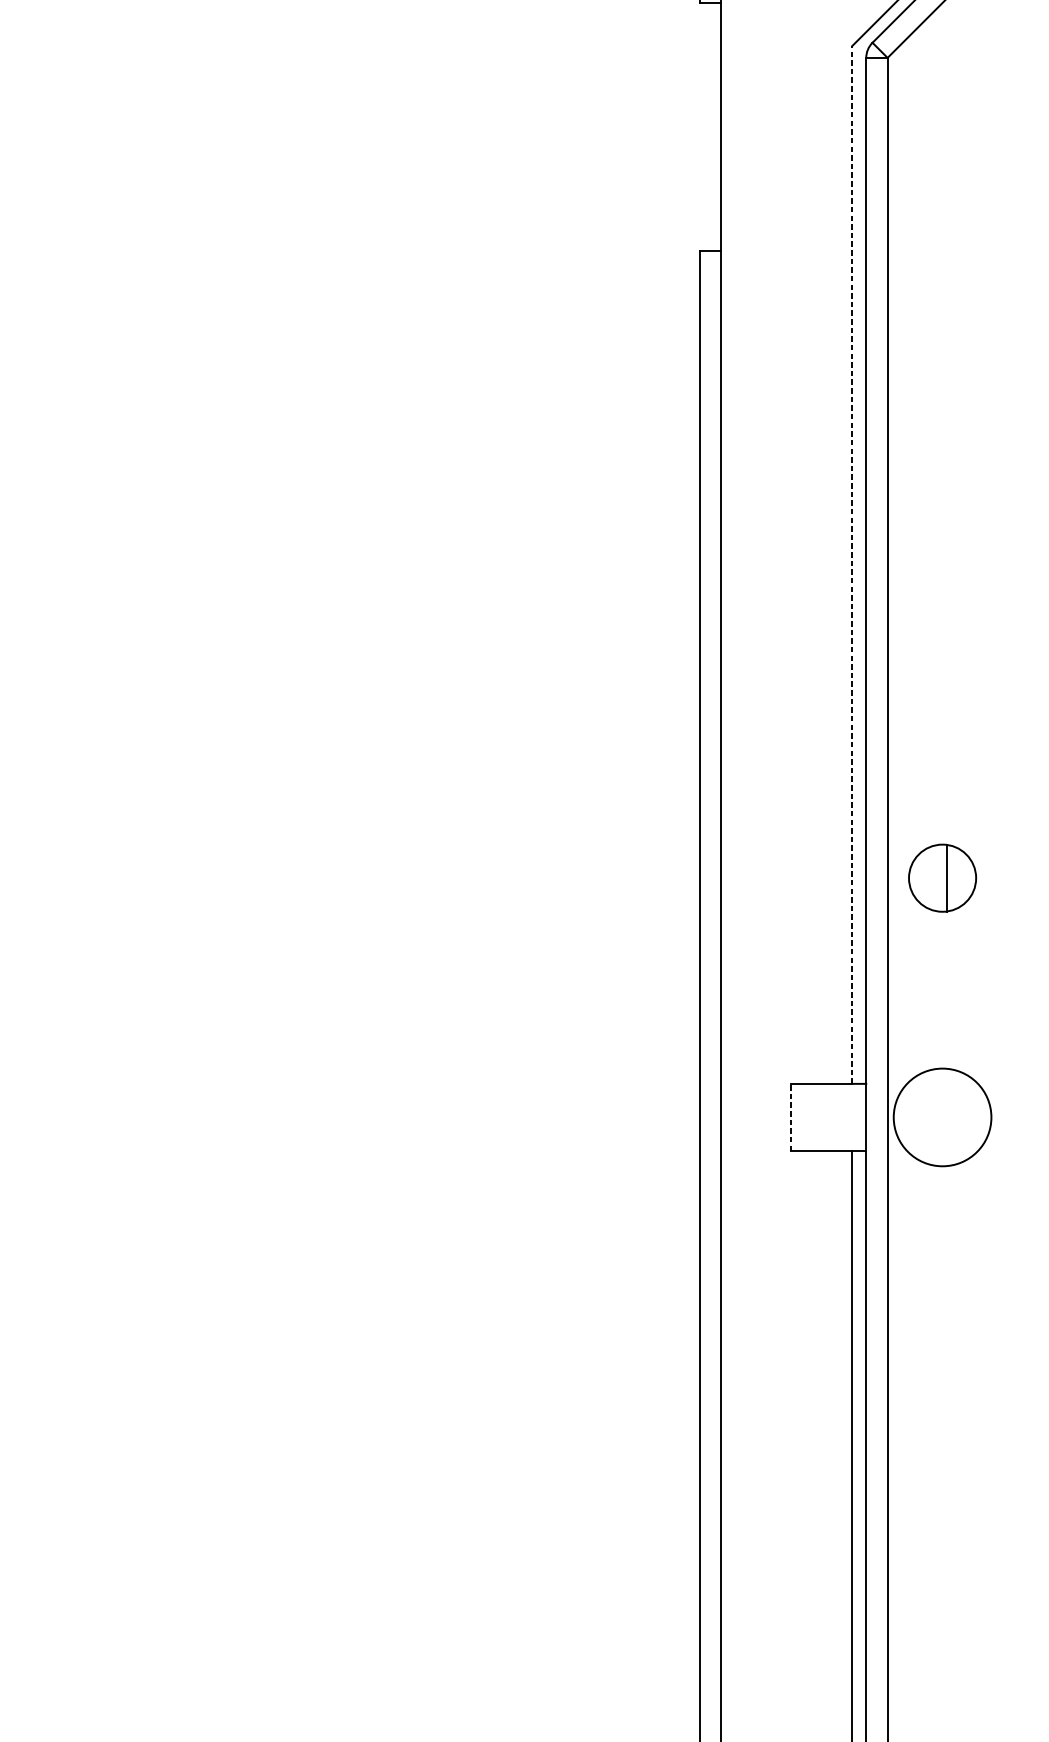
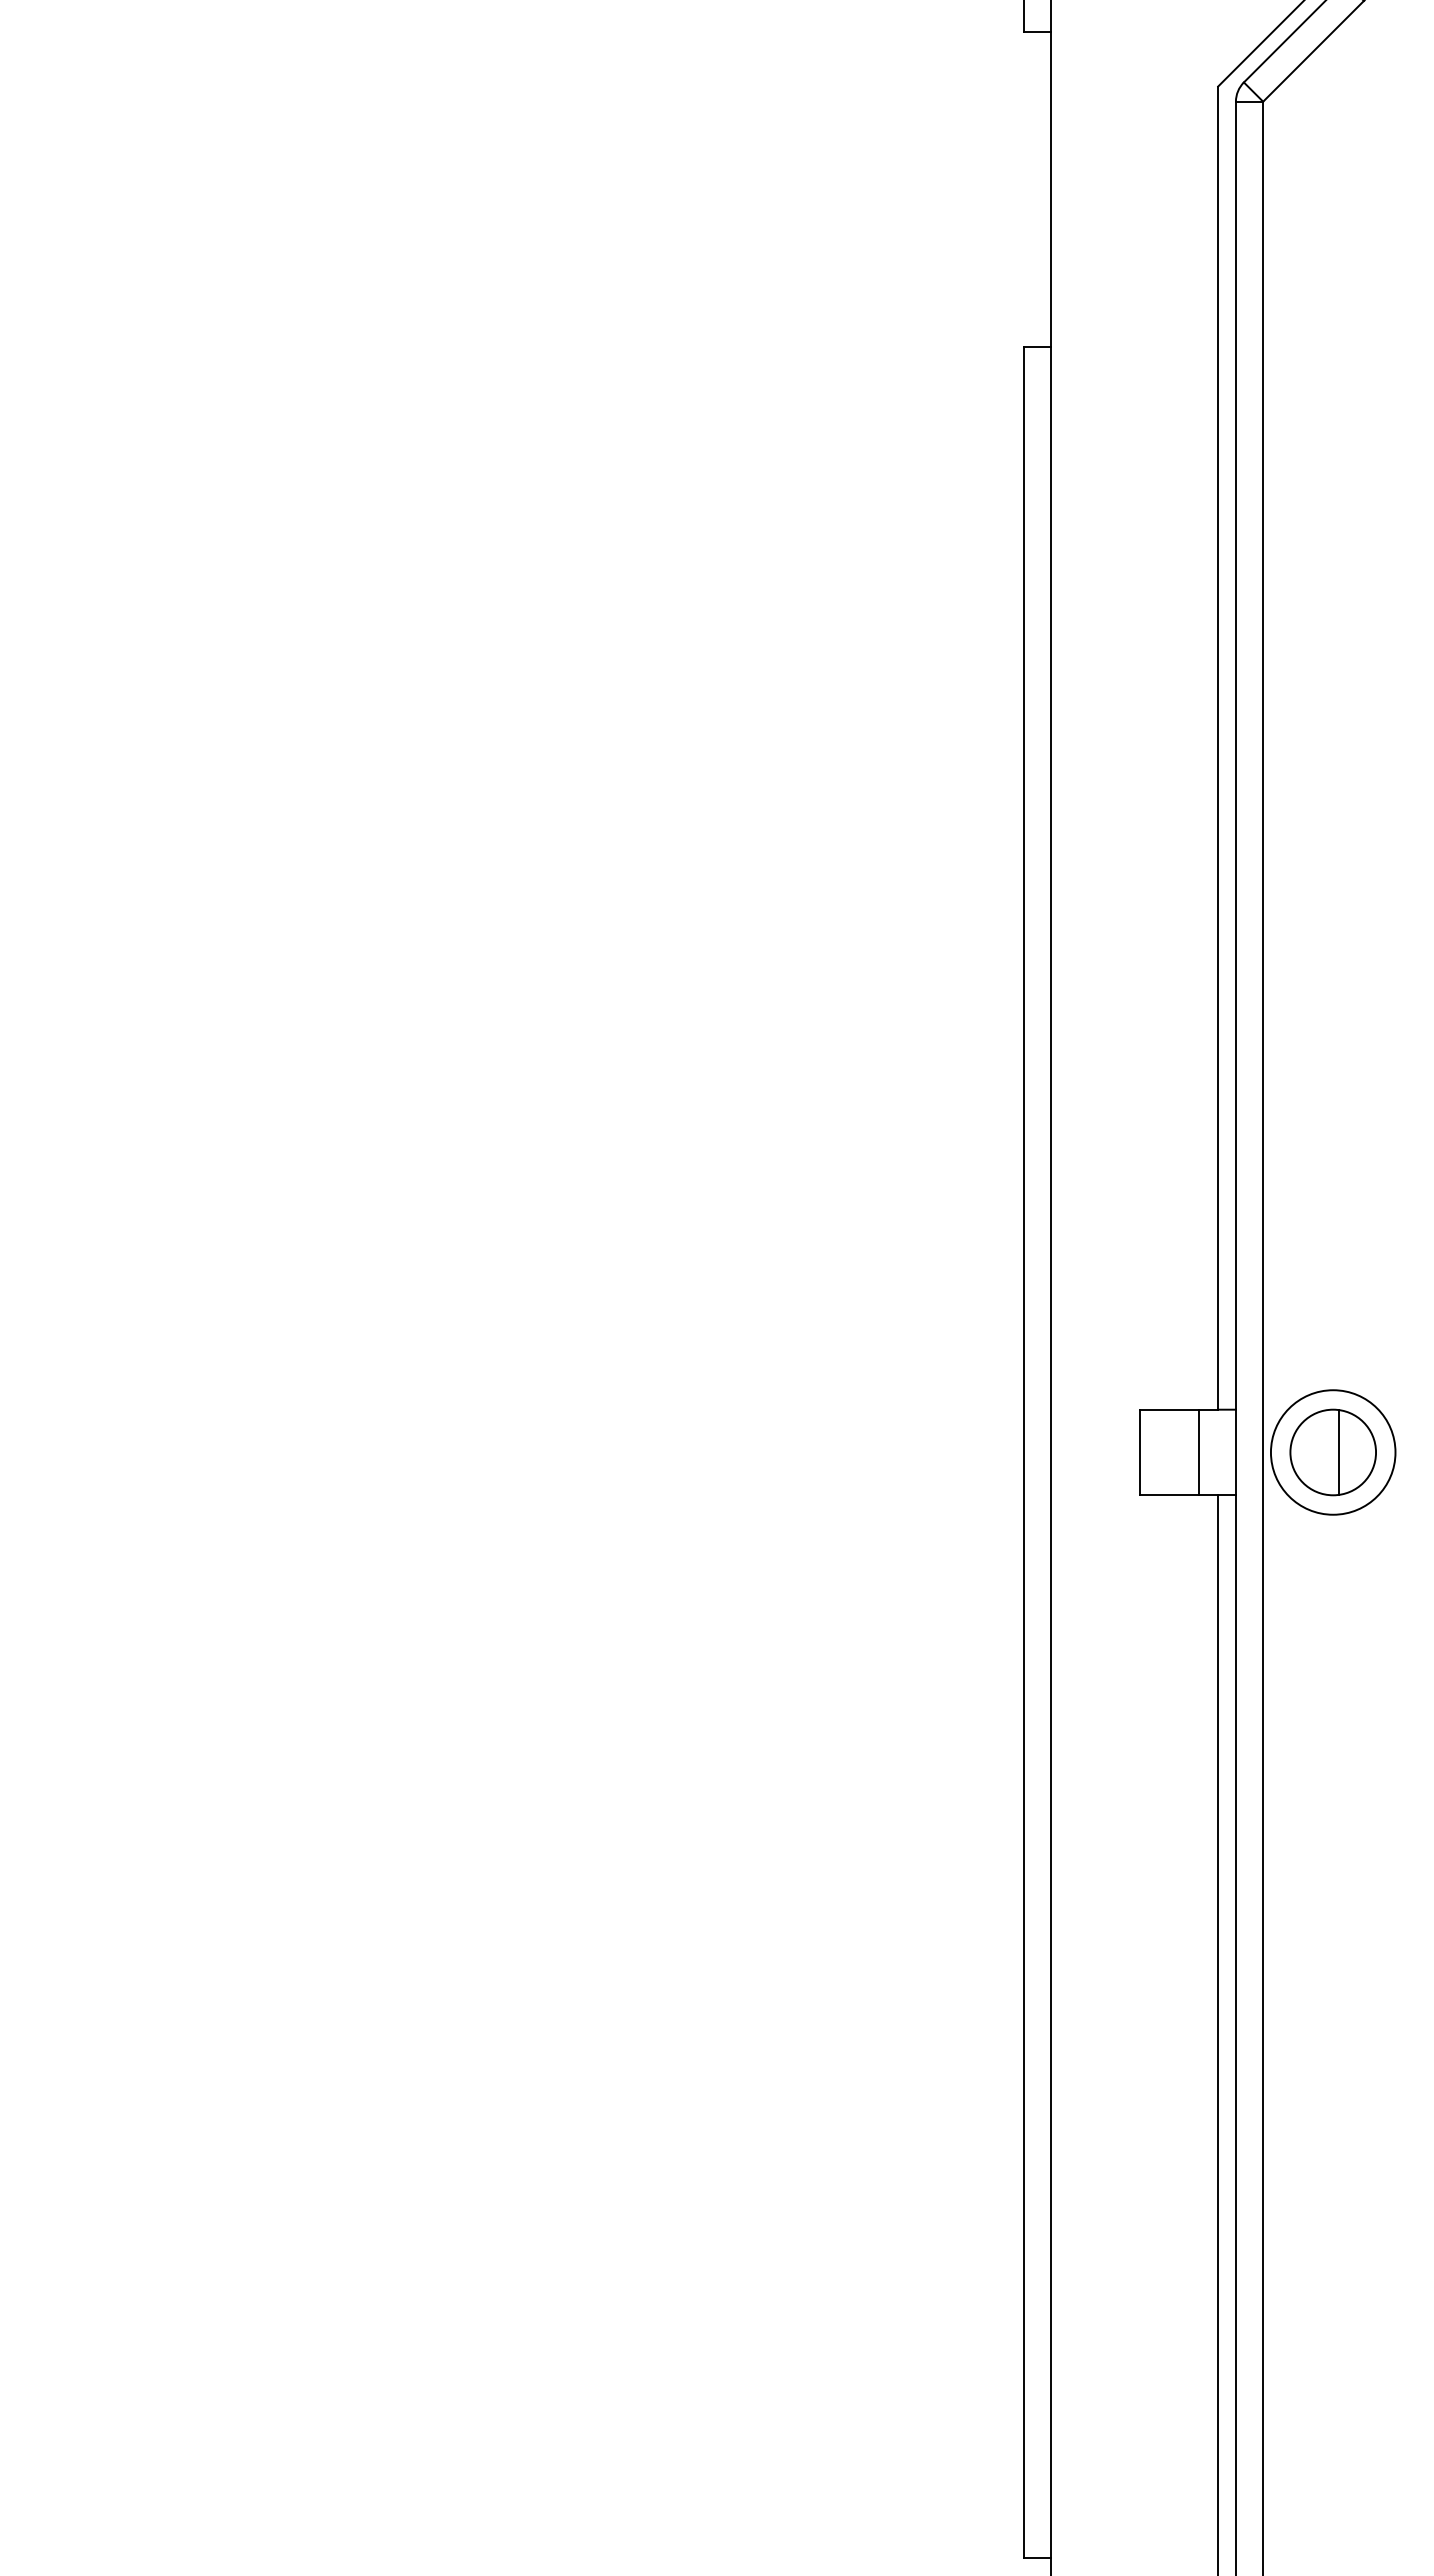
line: (852, 565) -> (1218, 748), dashed -> solid
part: (942, 878) -> (1332, 1452), moved
line: (791, 1117) -> (1140, 1452), dashed -> solid
line: (836, 1117) -> (1198, 1452), added

